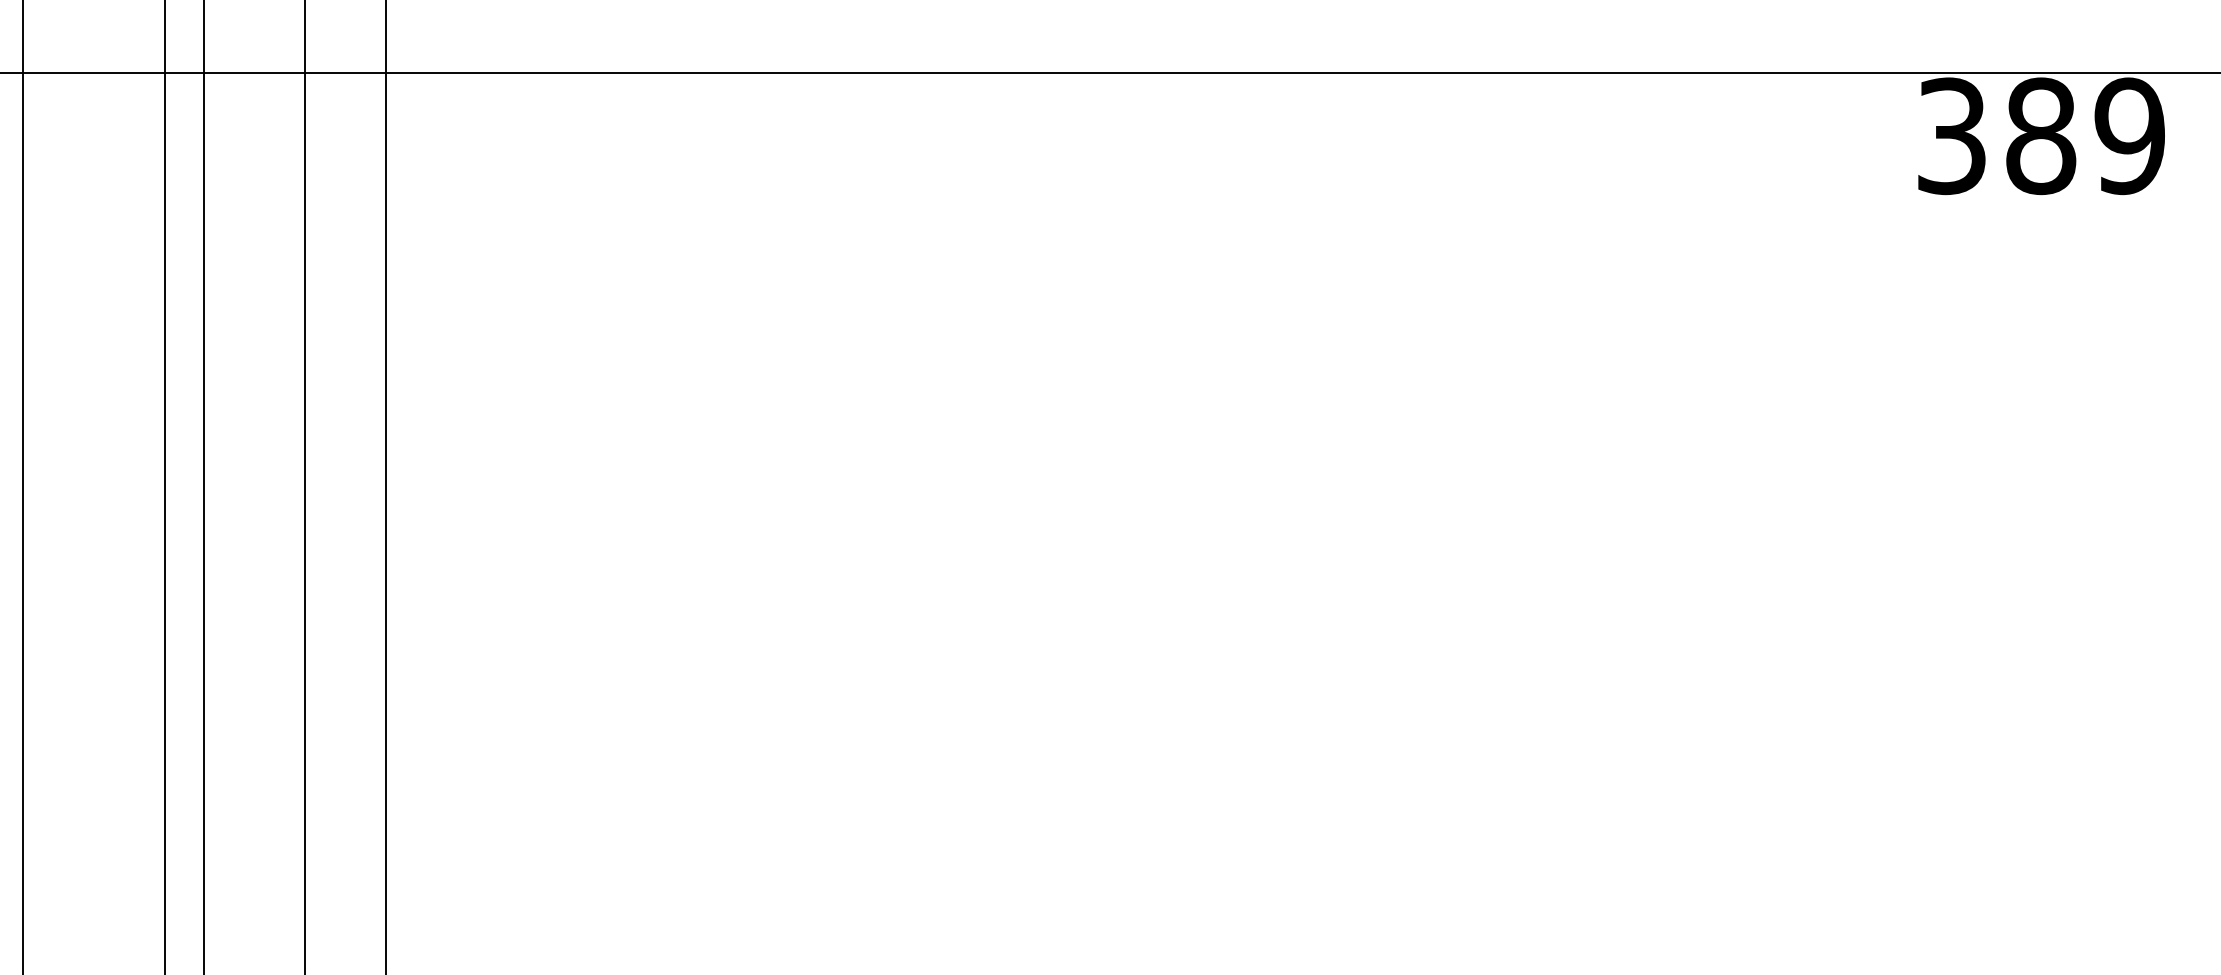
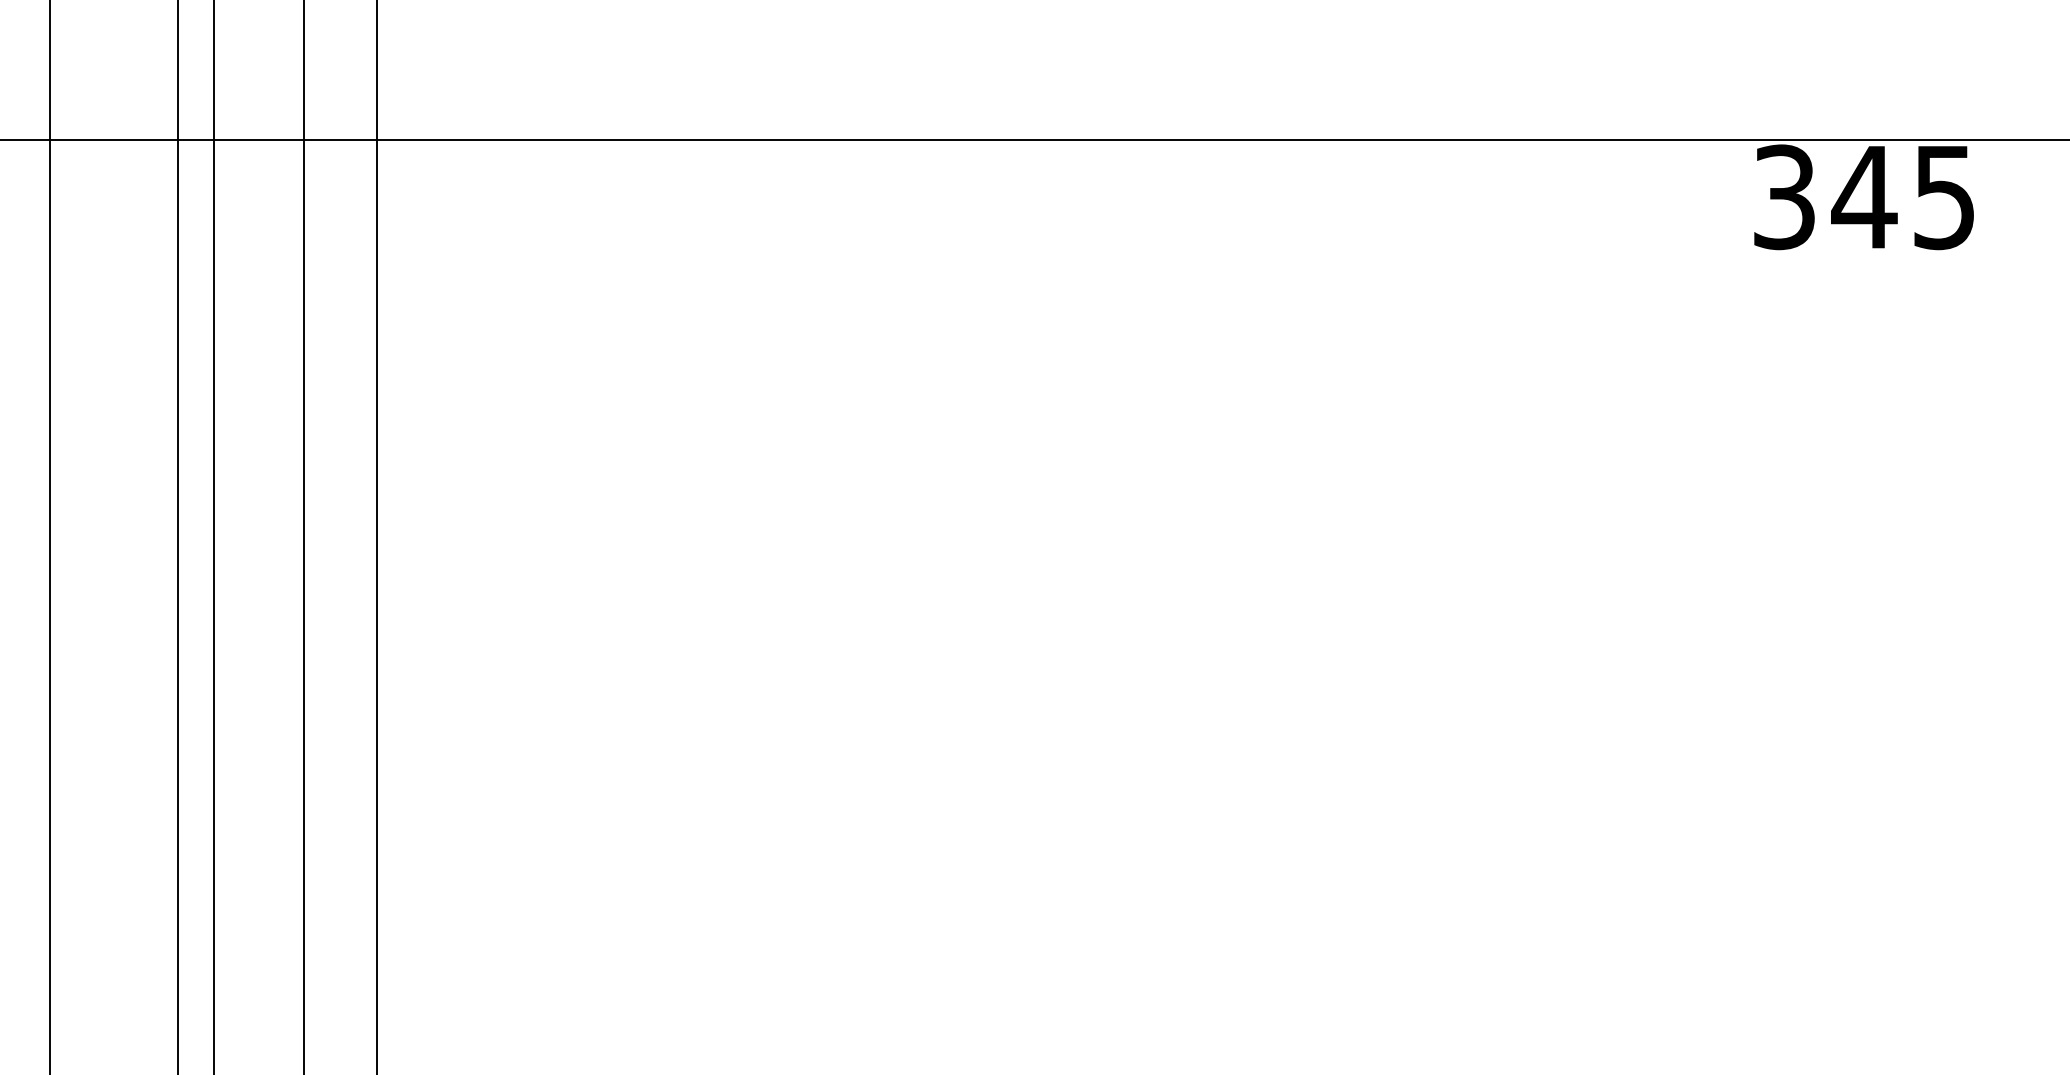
text: (2084, 136) -> (1903, 197), 389 -> 345

